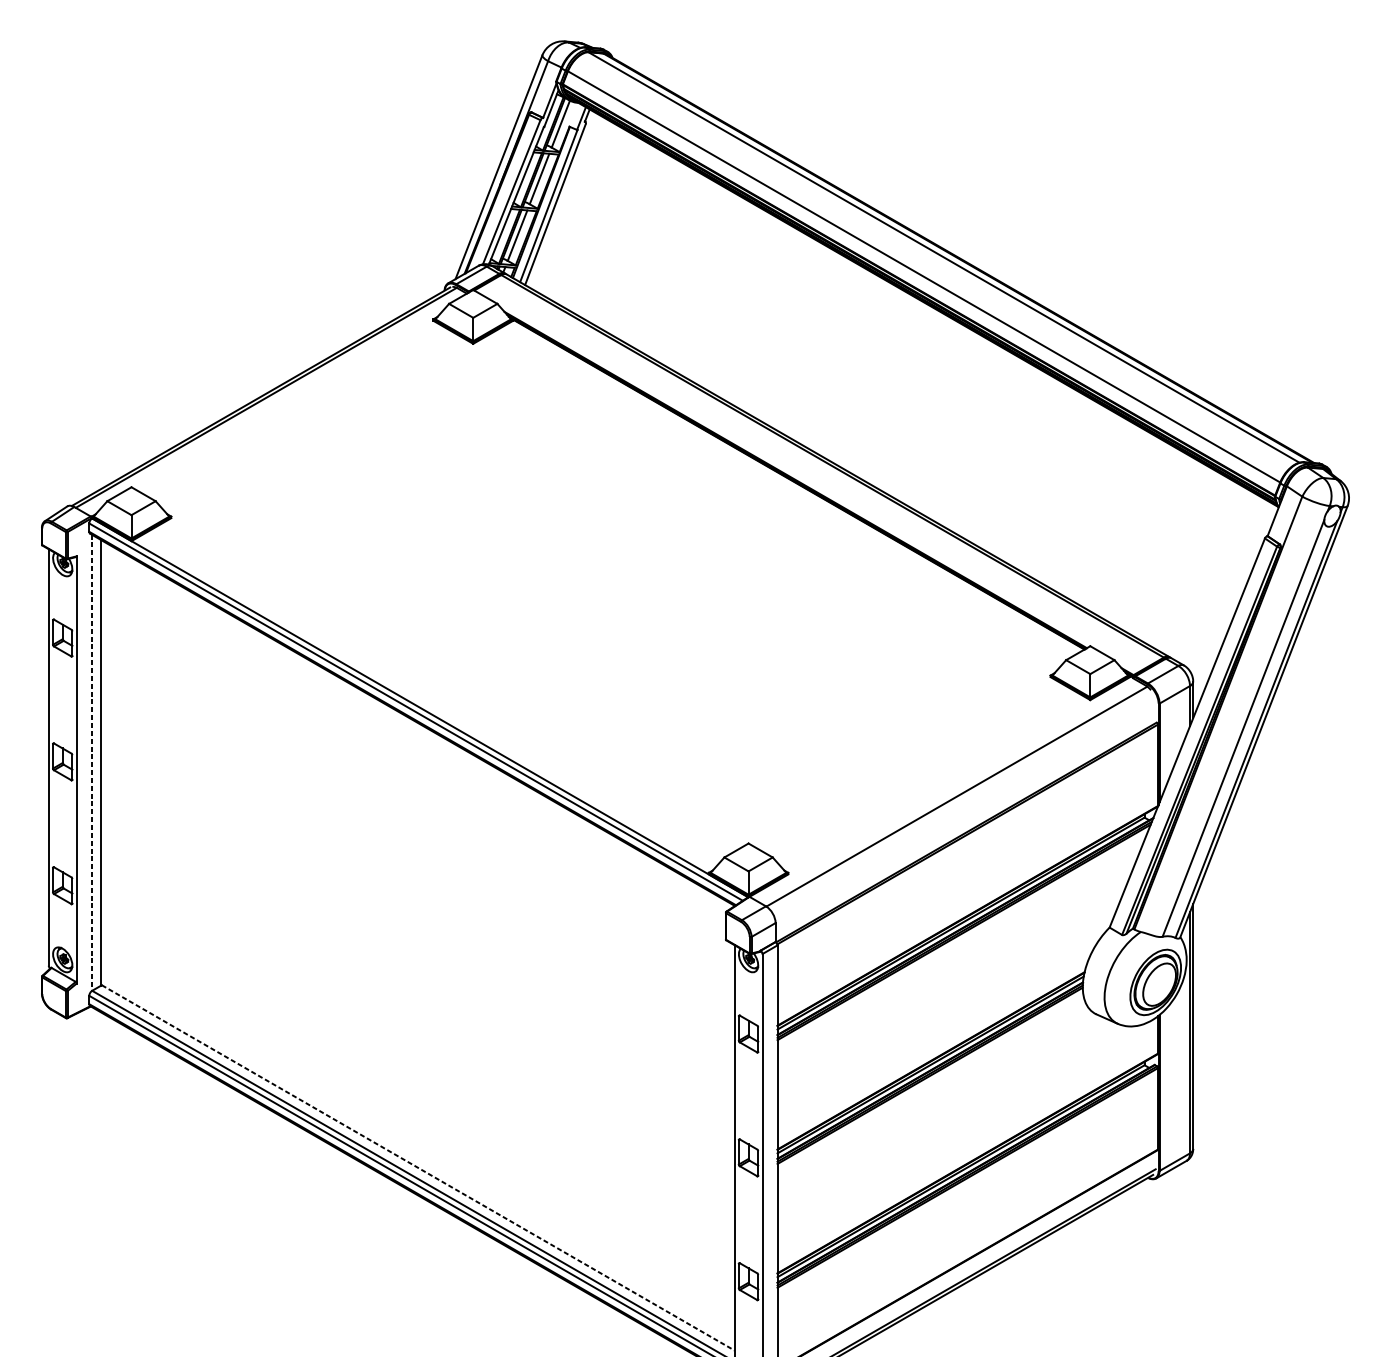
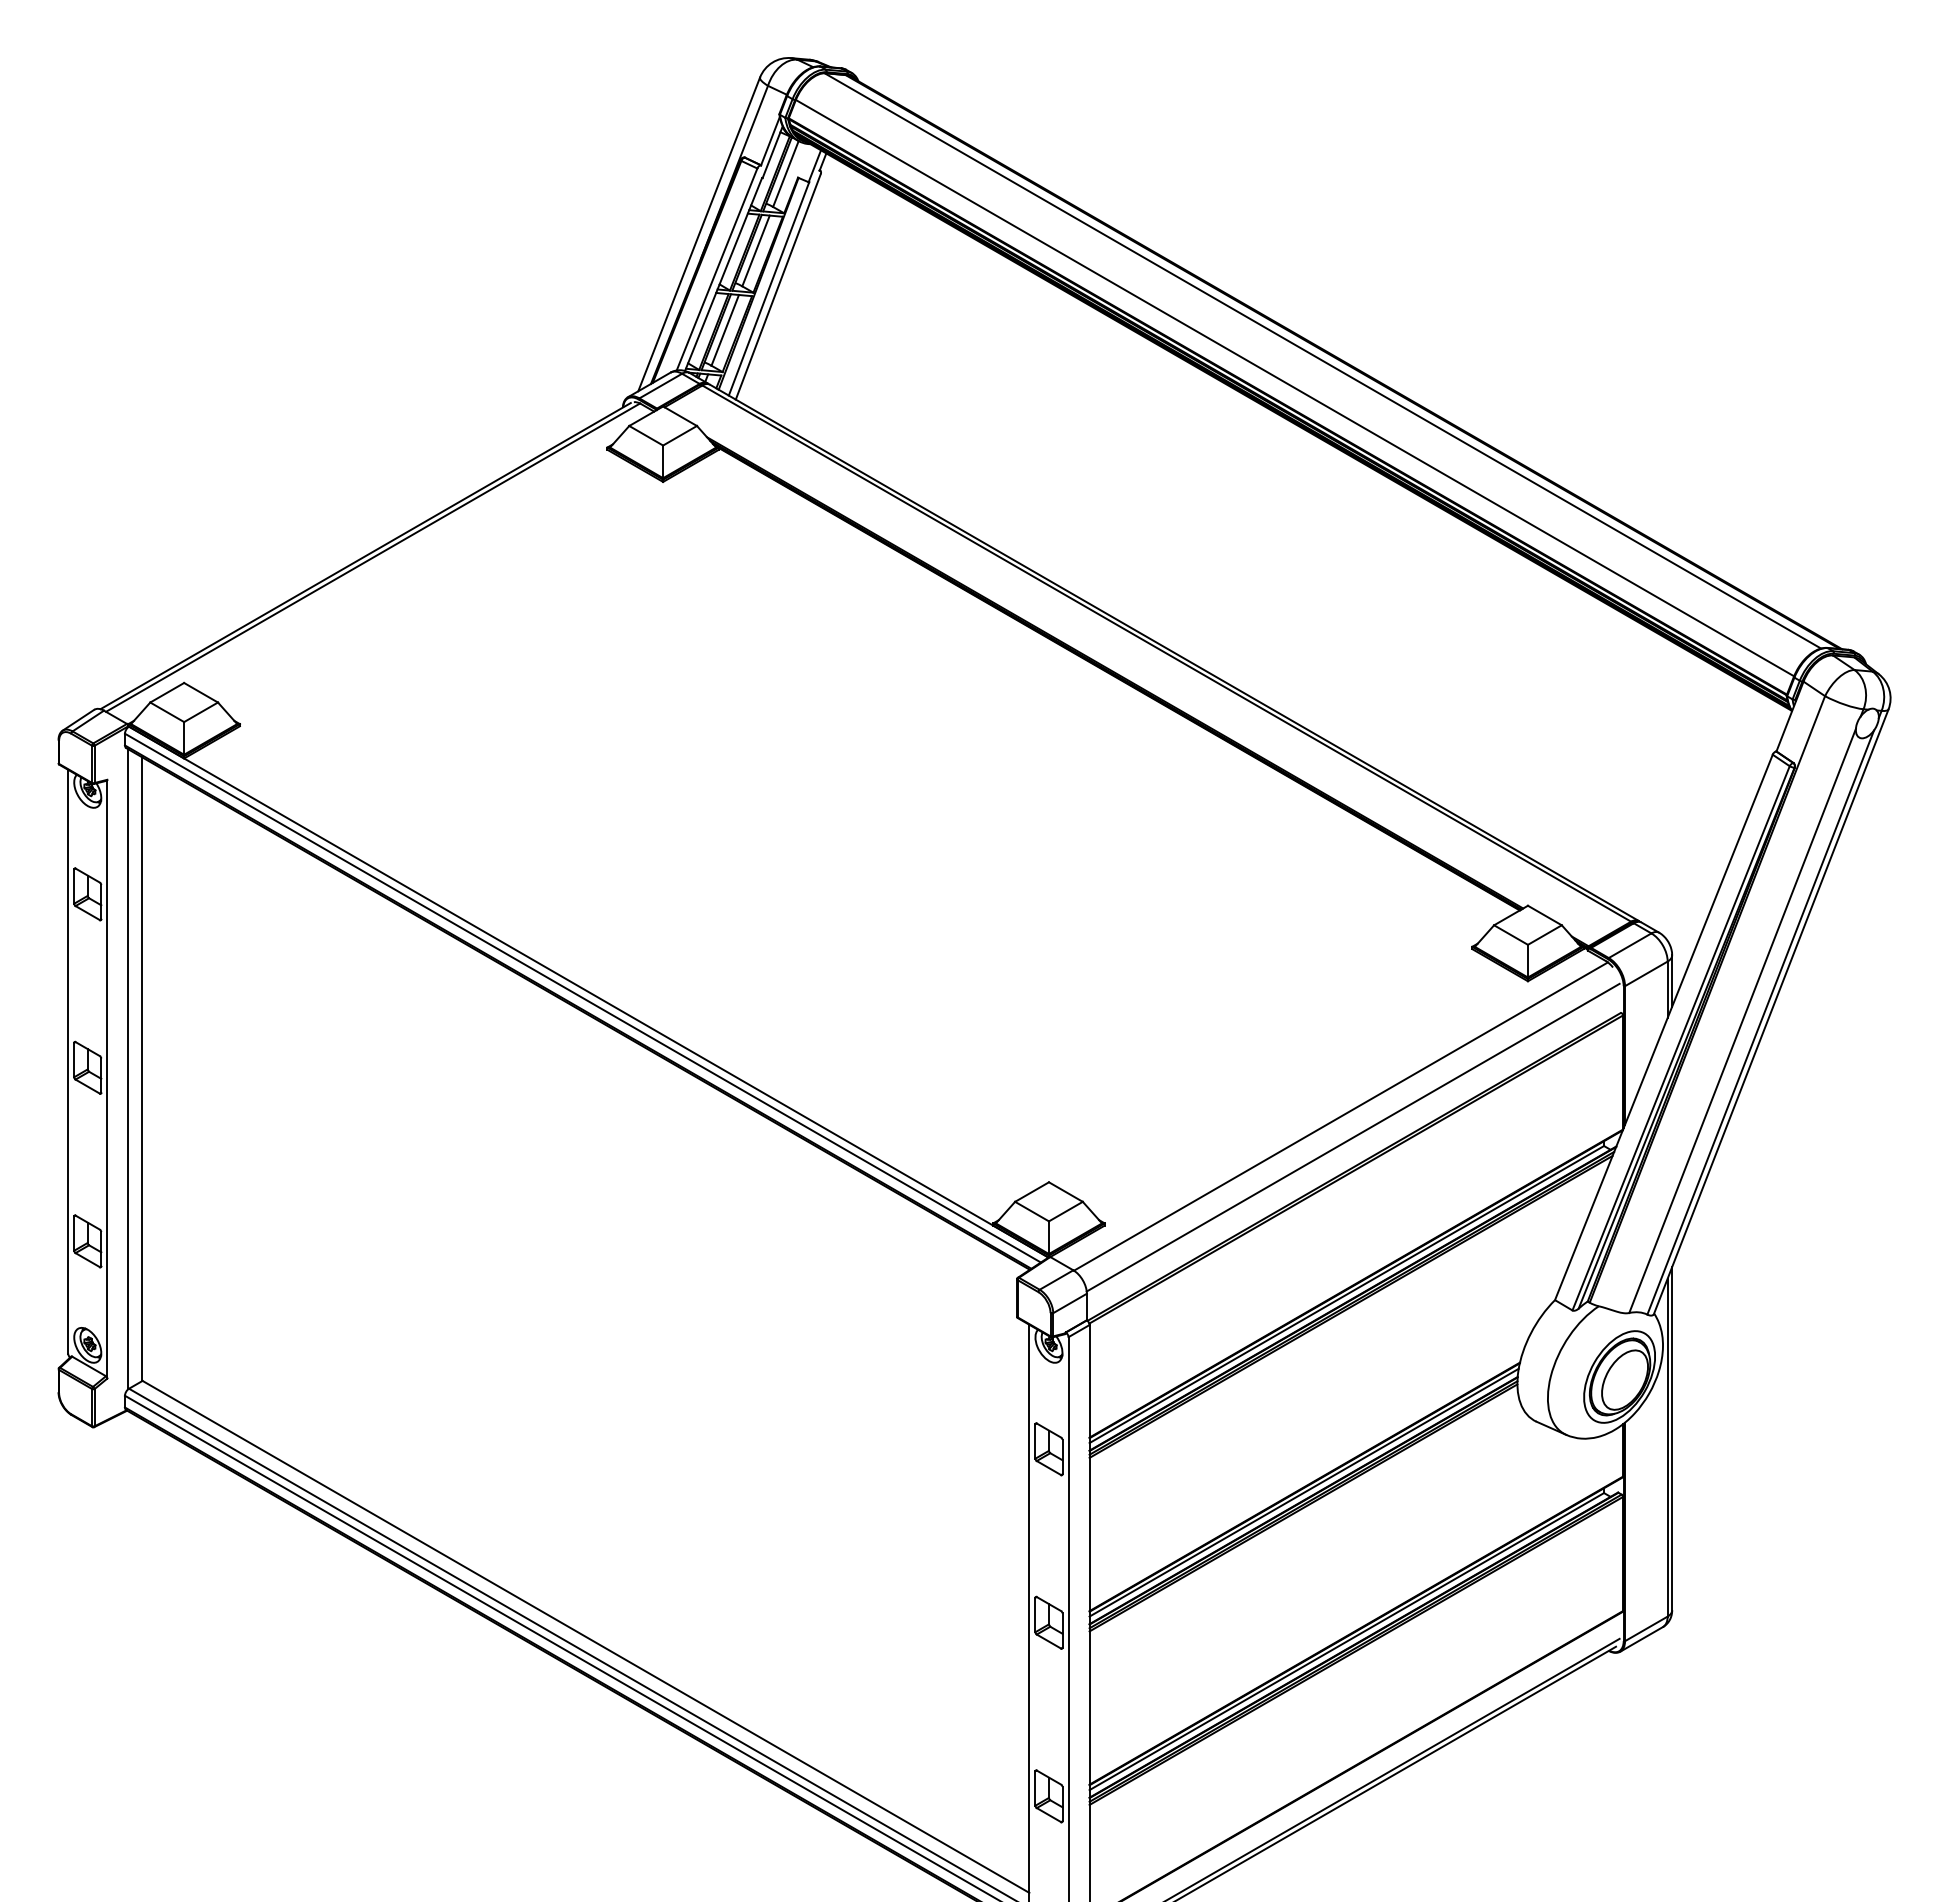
line: (91, 763) -> (128, 1069), dashed -> solid
line: (965, 811) -> (1352, 1137), added
line: (417, 1167) -> (585, 1636), dashed -> solid

